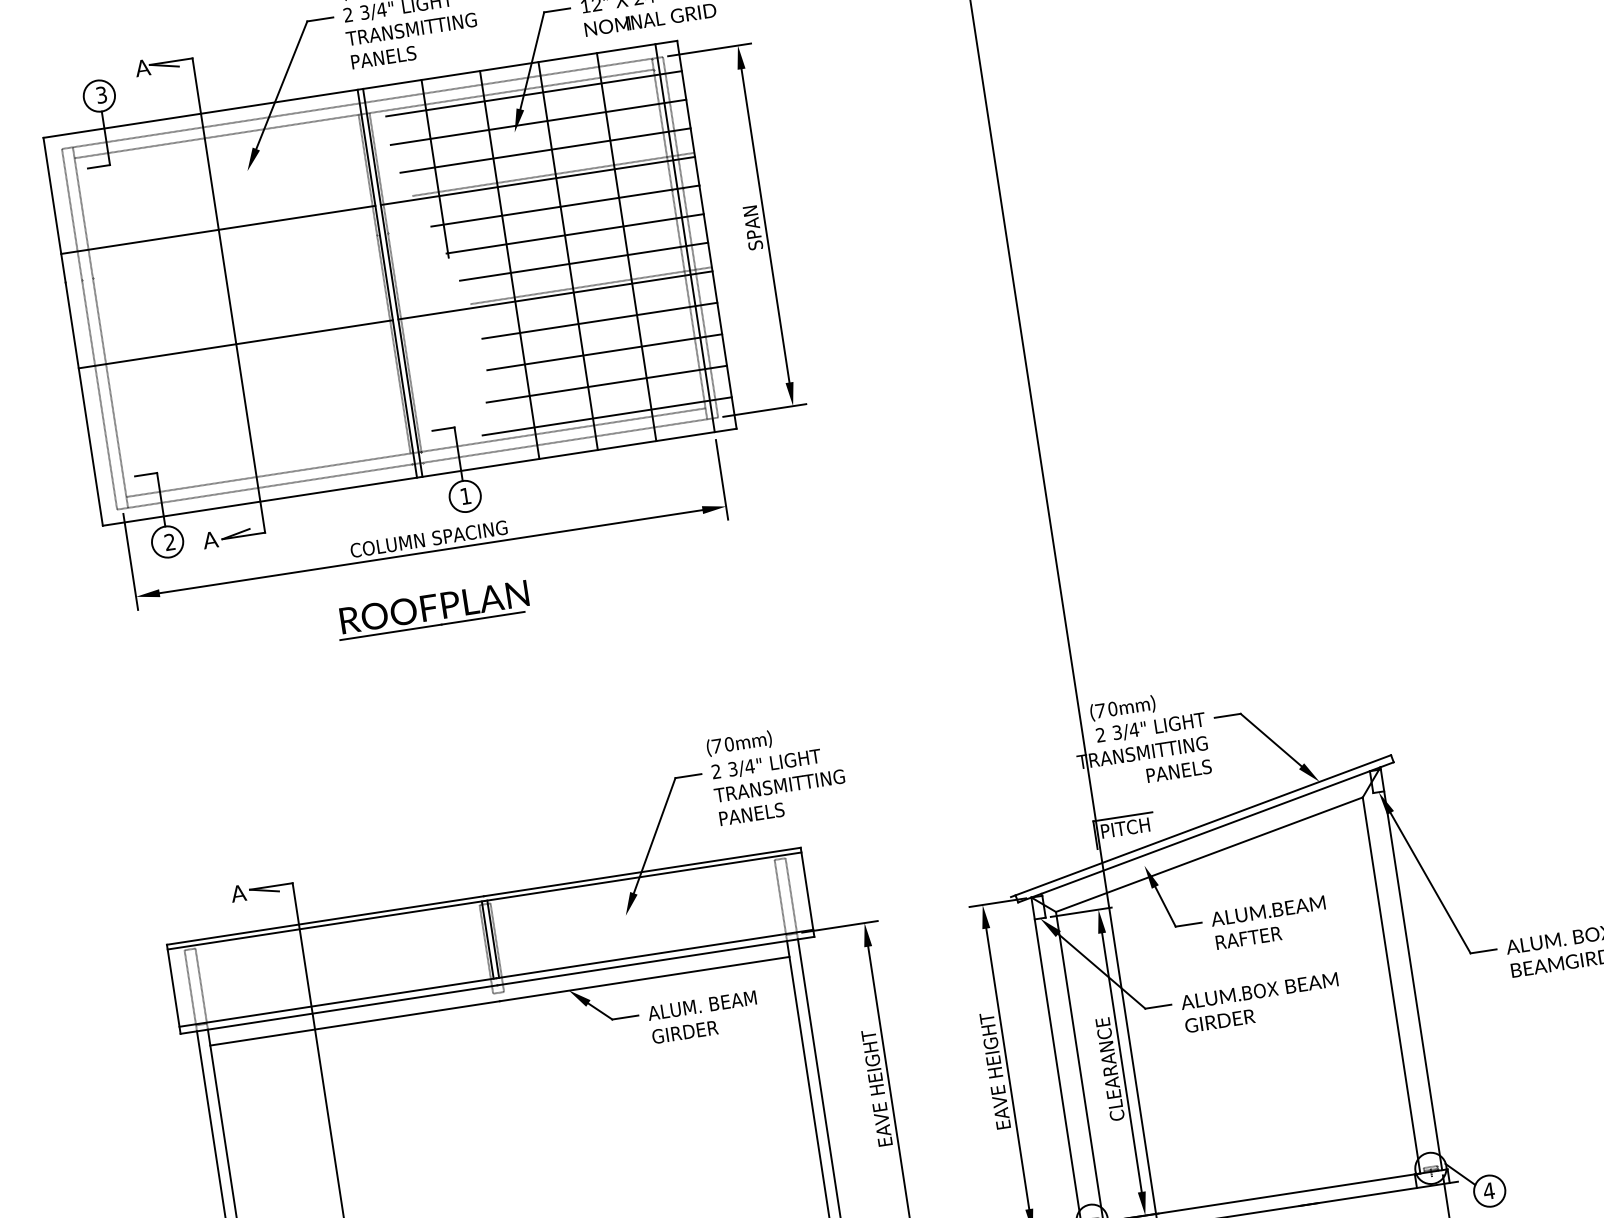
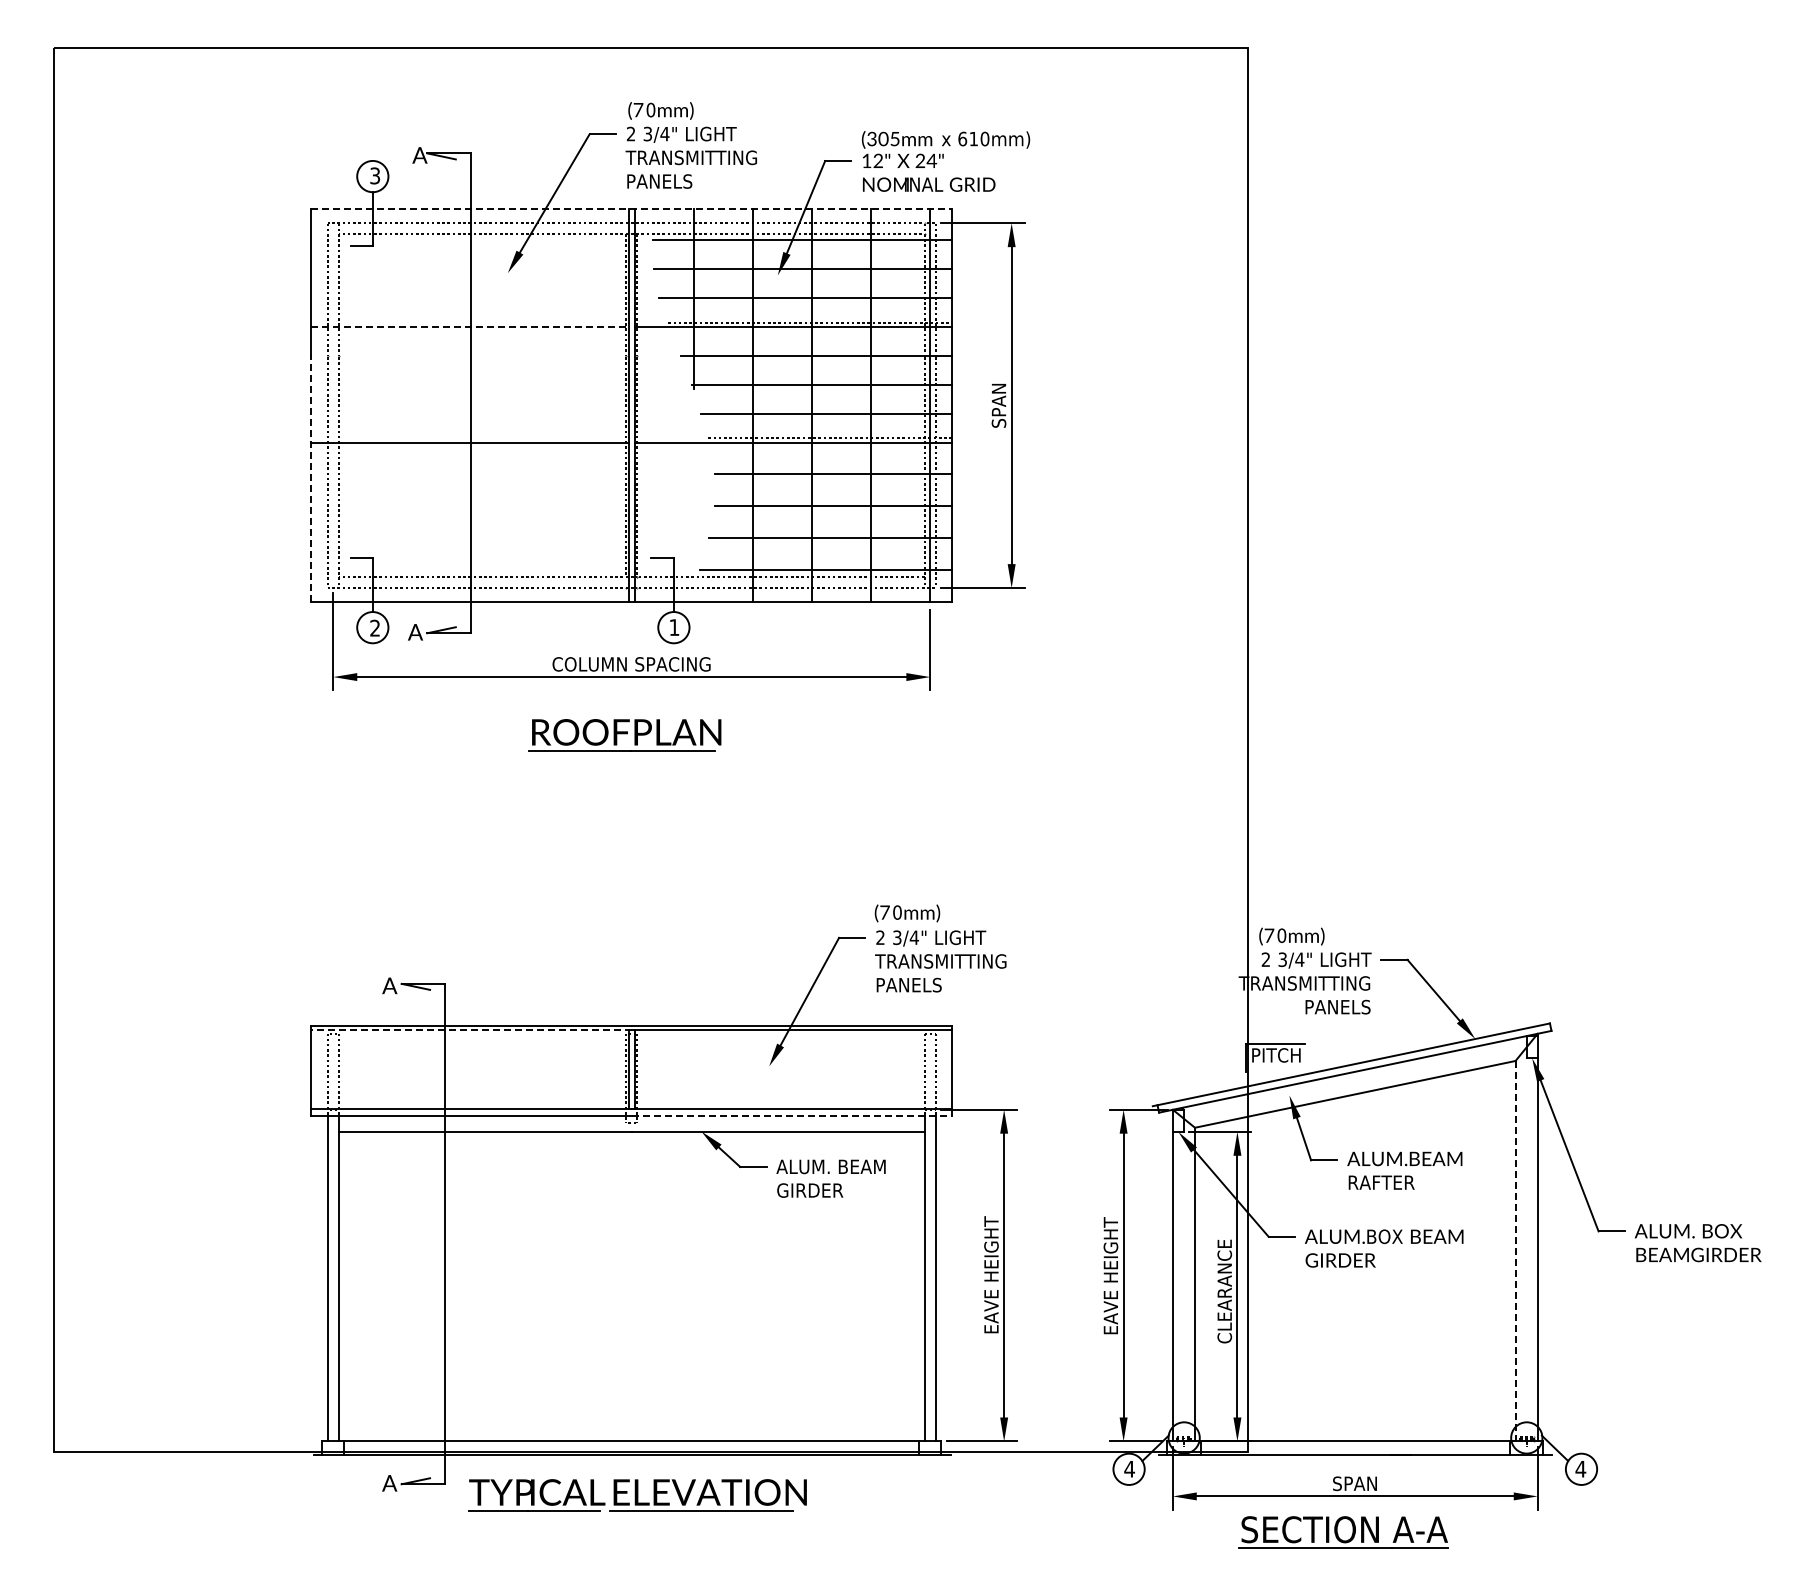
line: (360, 89) -> (631, 209), solid -> dashed
line: (218, 229) -> (470, 326), solid -> dashed
line: (84, 403) -> (311, 478), solid -> dashed
line: (326, 925) -> (471, 1030), solid -> dashed
line: (656, 960) -> (792, 1115), solid -> dashed
line: (1391, 985) -> (1515, 1251), solid -> dashed

